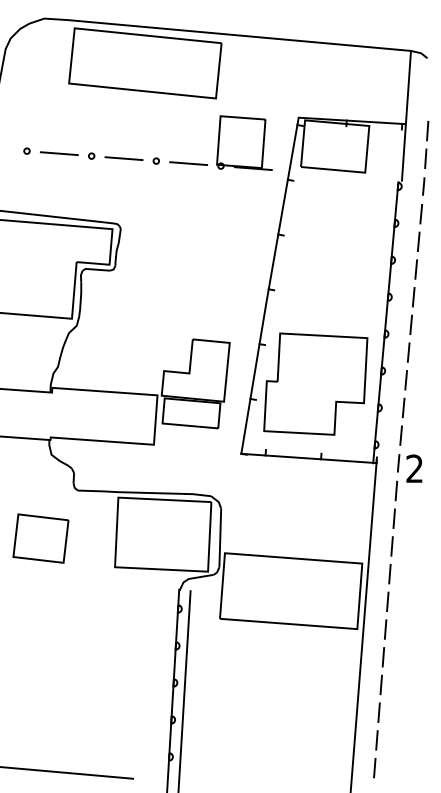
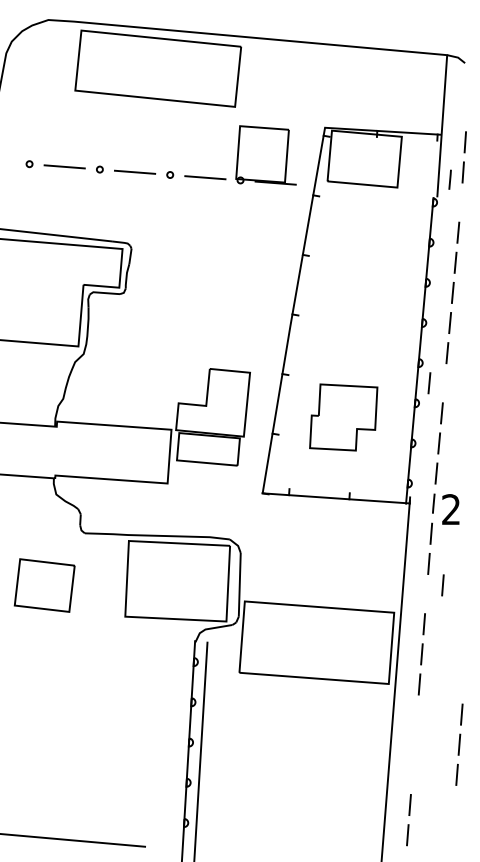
line: (423, 186) -> (449, 179), moved
line: (408, 352) -> (429, 383), moved
part: (315, 383) -> (343, 416), size x0.6
line: (391, 546) -> (442, 585), moved
line: (381, 684) -> (459, 744), moved

